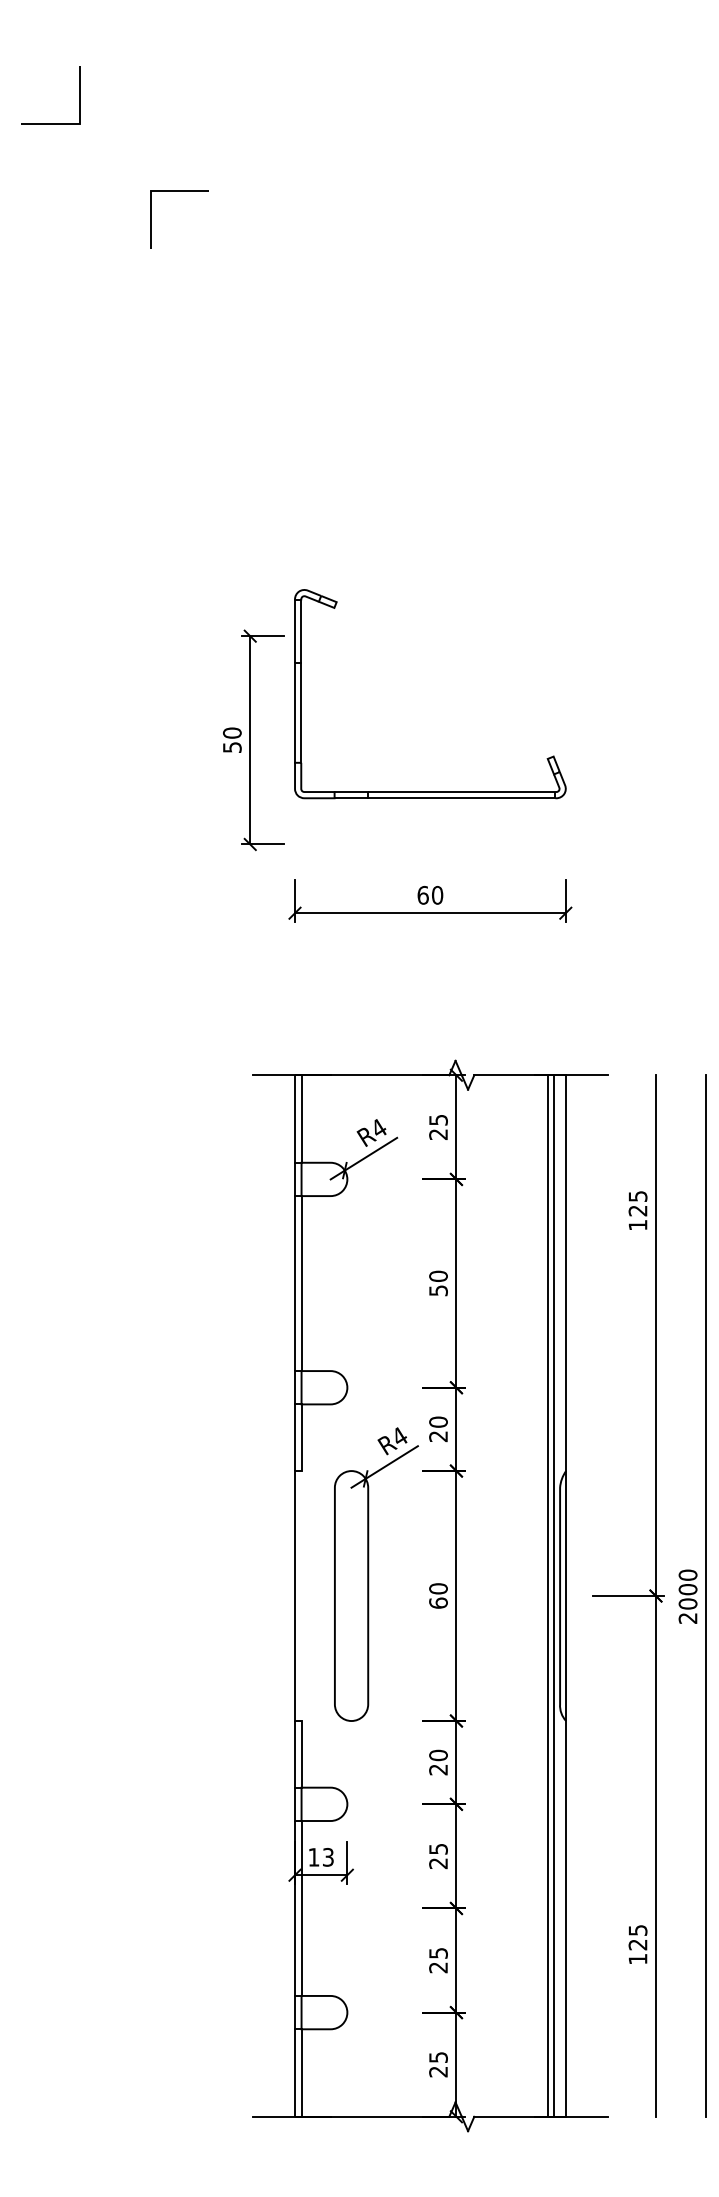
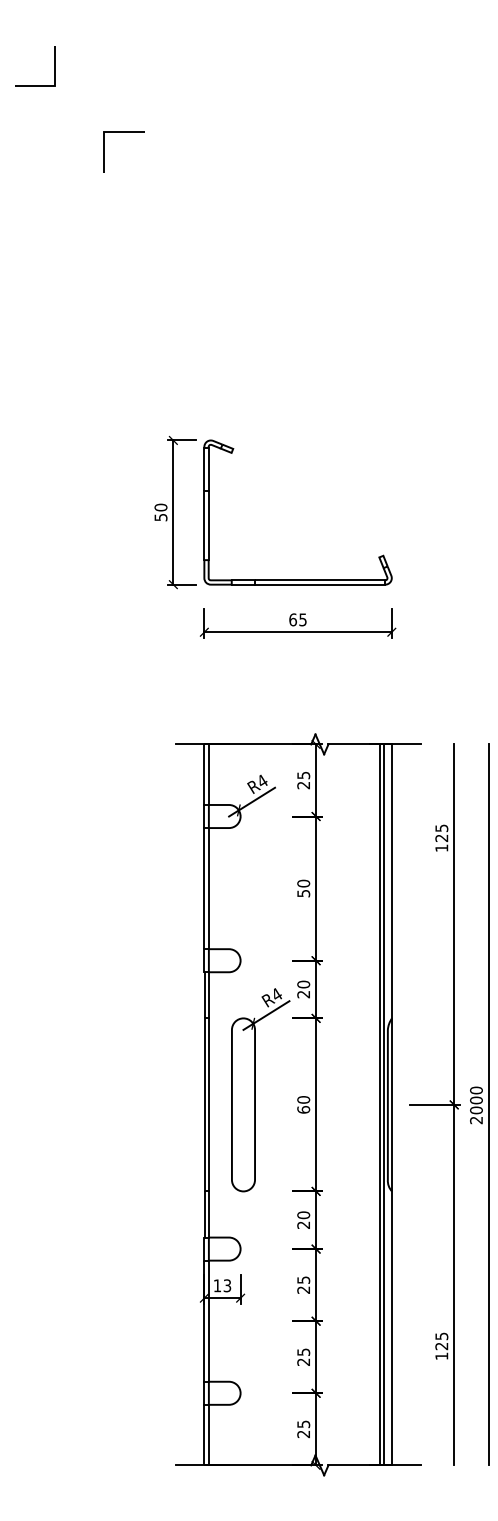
part: (429, 790) -> (297, 579), moved
text: (436, 894) -> (302, 619), 60 -> 65
line: (300, 1595) -> (208, 1104), added

